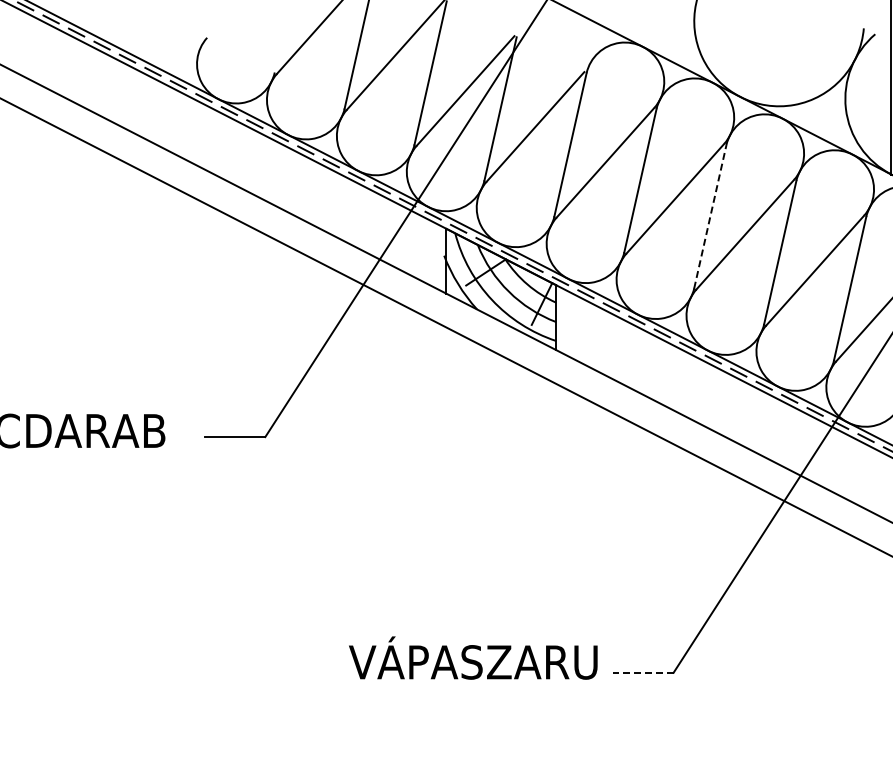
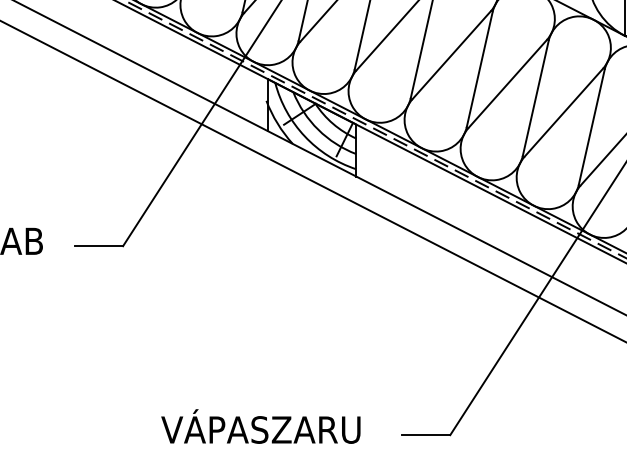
line: (710, 216) -> (479, 69), dashed -> solid
text: (473, 657) -> (261, 426), moved
line: (643, 672) -> (426, 434), dashed -> solid

